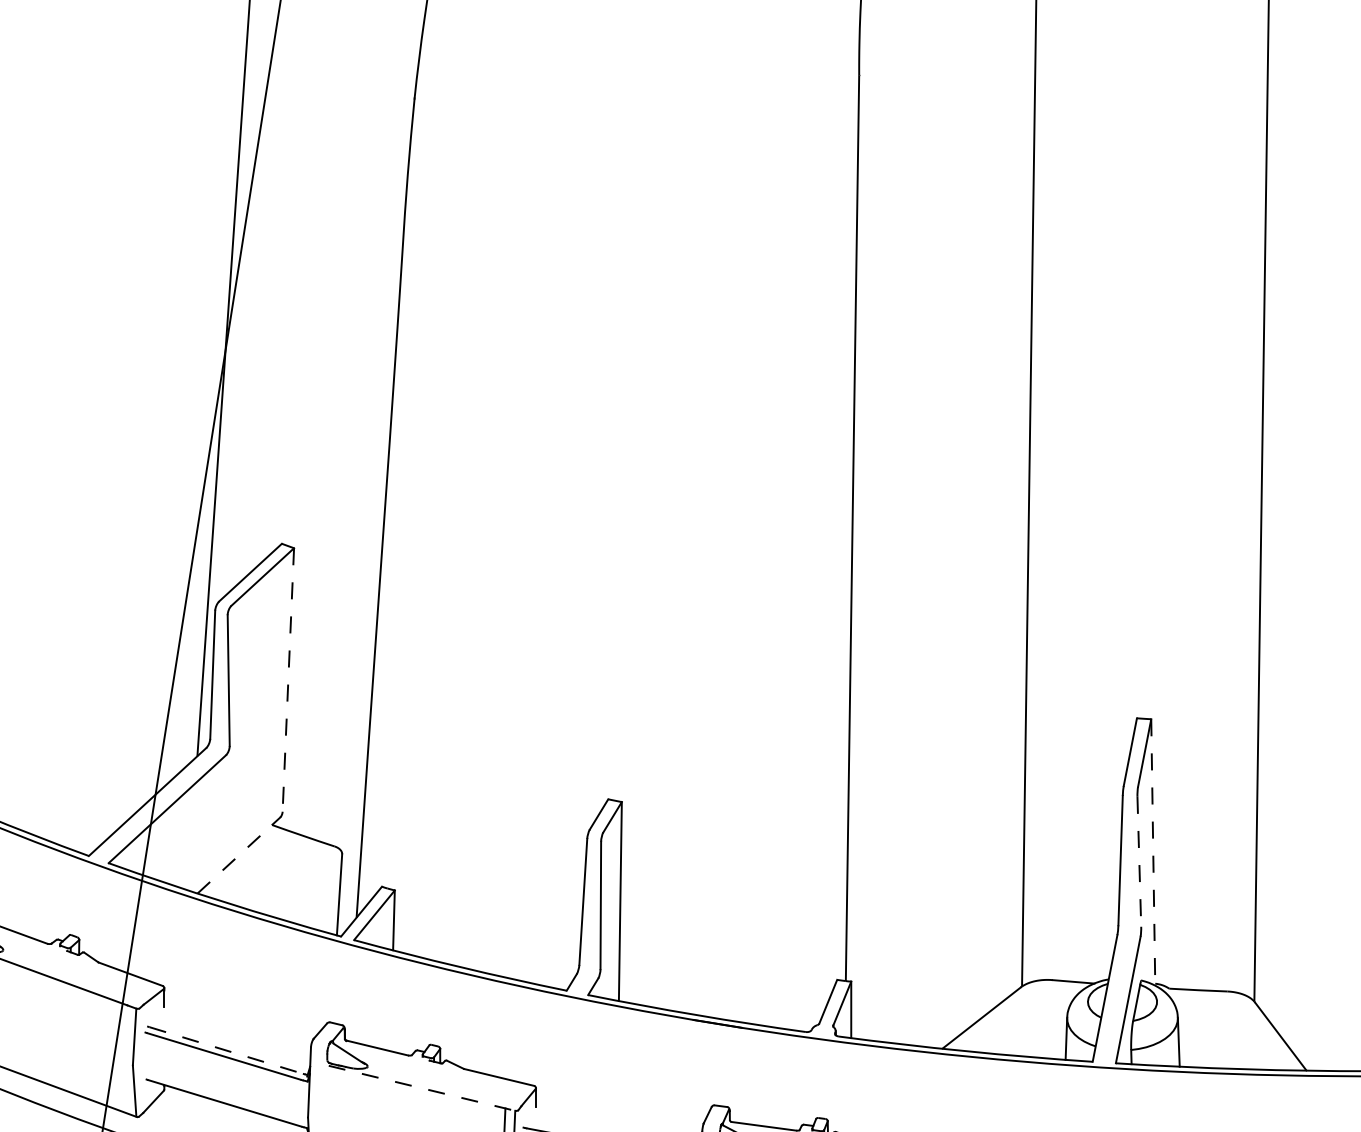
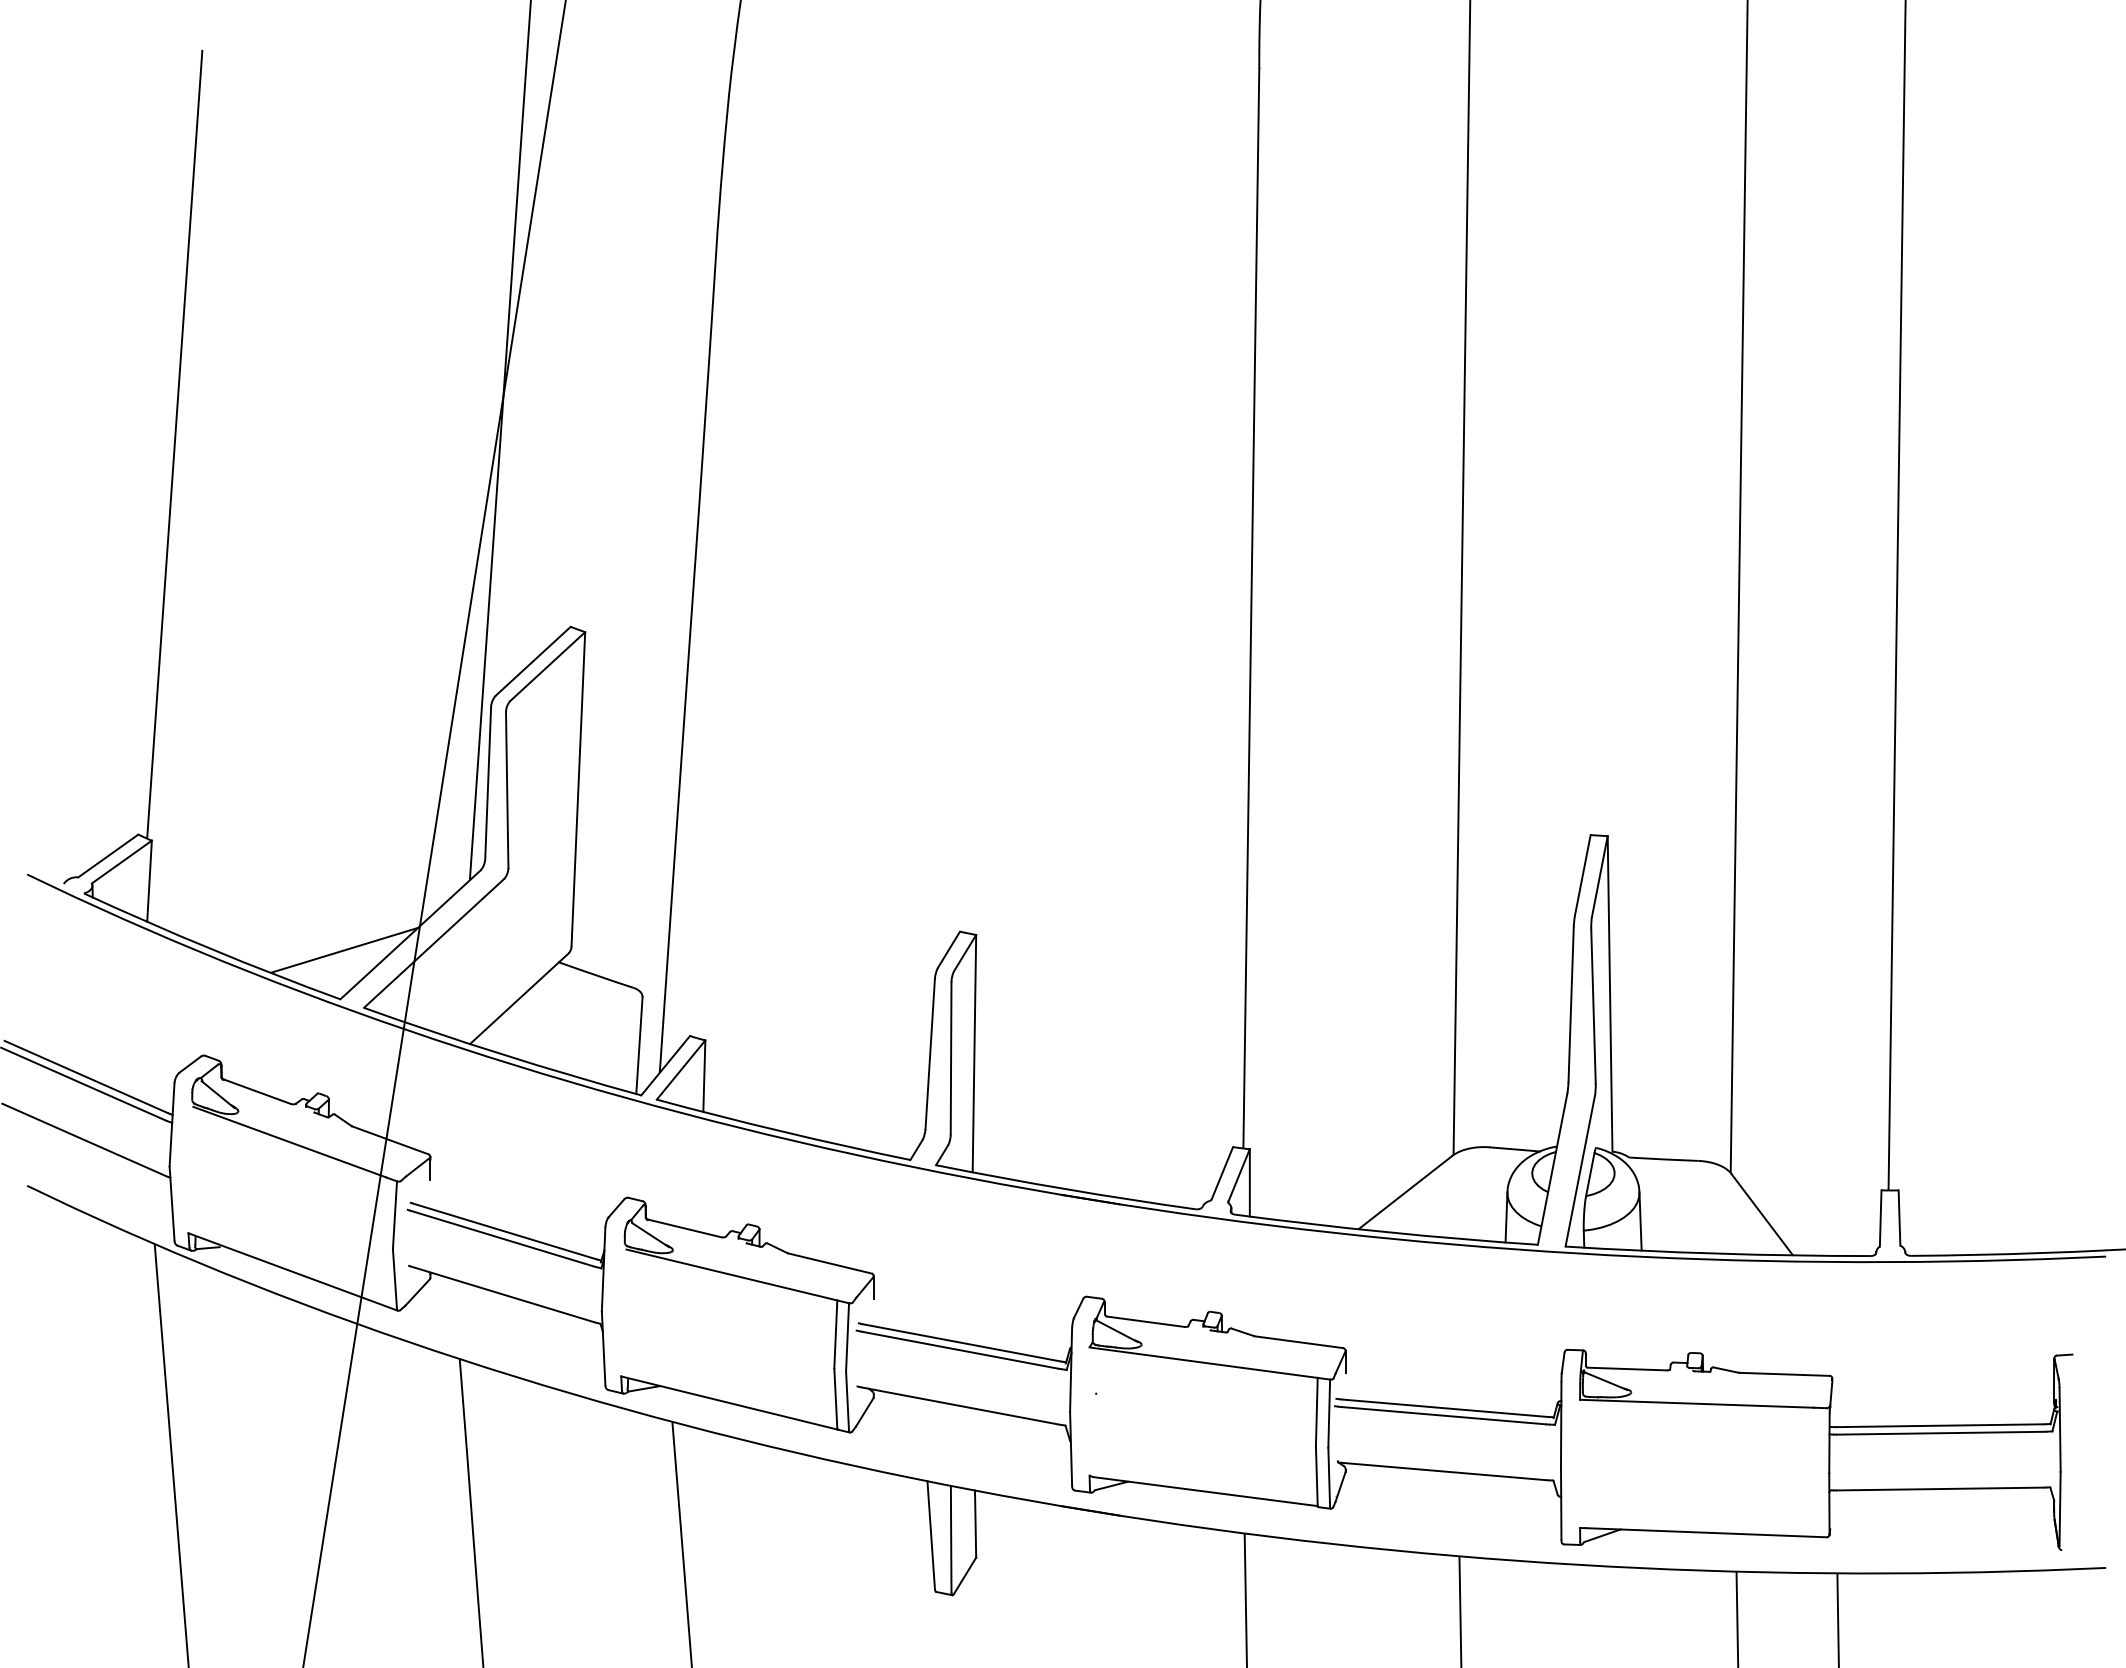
line: (288, 680) -> (578, 789), dashed -> solid
line: (92, 814) -> (344, 949), added
line: (1153, 851) -> (1610, 993), dashed -> solid
line: (234, 858) -> (514, 1002), dashed -> solid
line: (1139, 862) -> (1593, 1006), dashed -> solid
line: (226, 1050) -> (504, 1231), dashed -> solid
line: (422, 1088) -> (738, 1276), dashed -> solid

